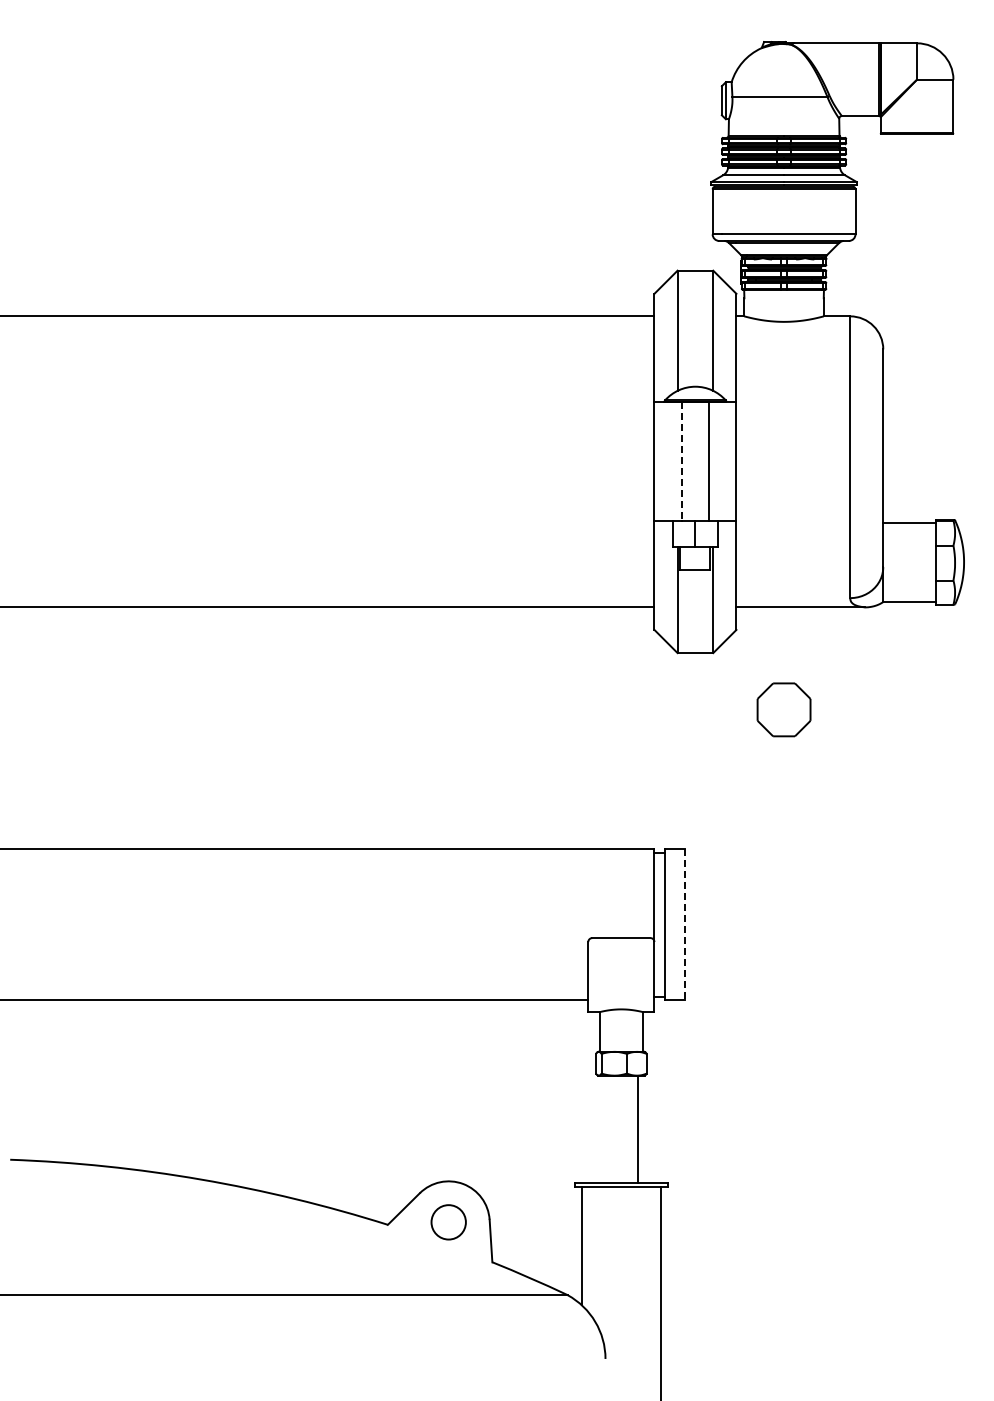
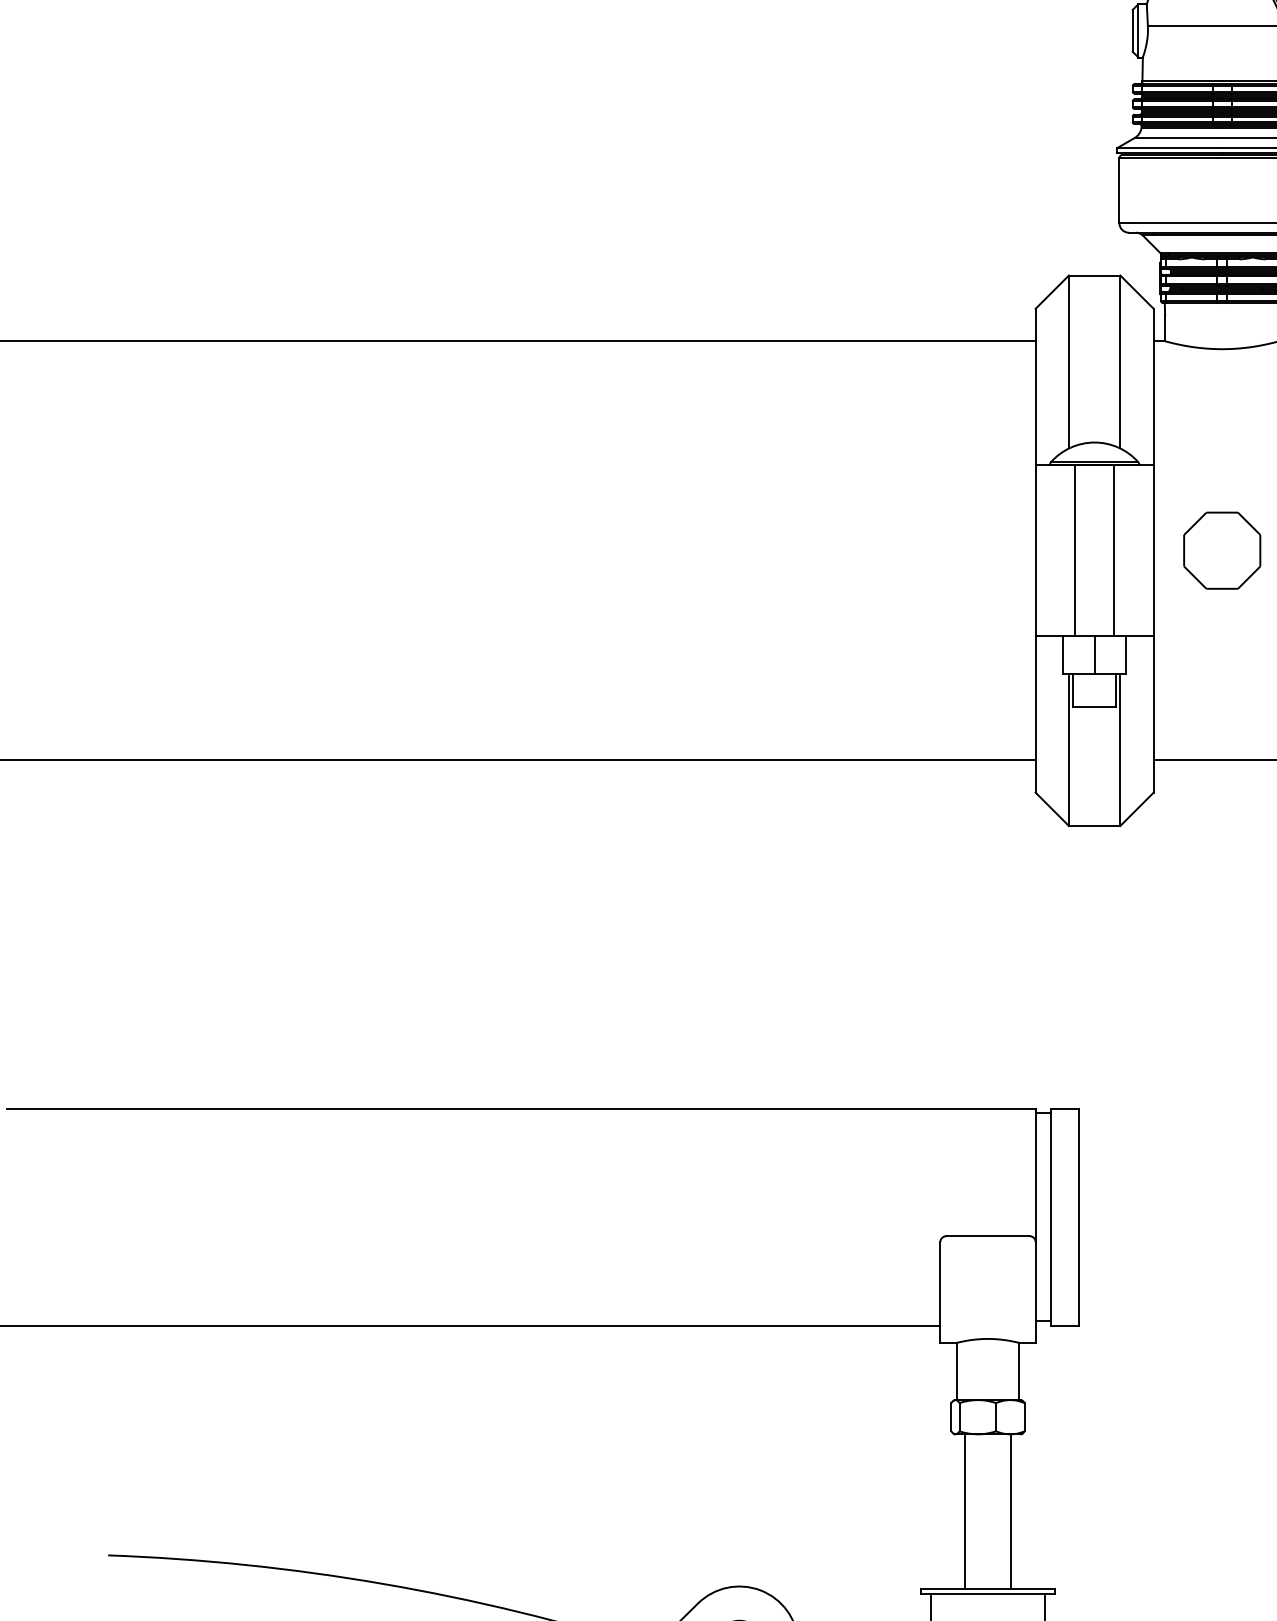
line: (681, 462) -> (1074, 551), dashed -> solid
part: (783, 709) -> (1221, 550), moved
line: (684, 925) -> (1078, 1218), dashed -> solid
line: (605, 1128) -> (965, 1510), added

